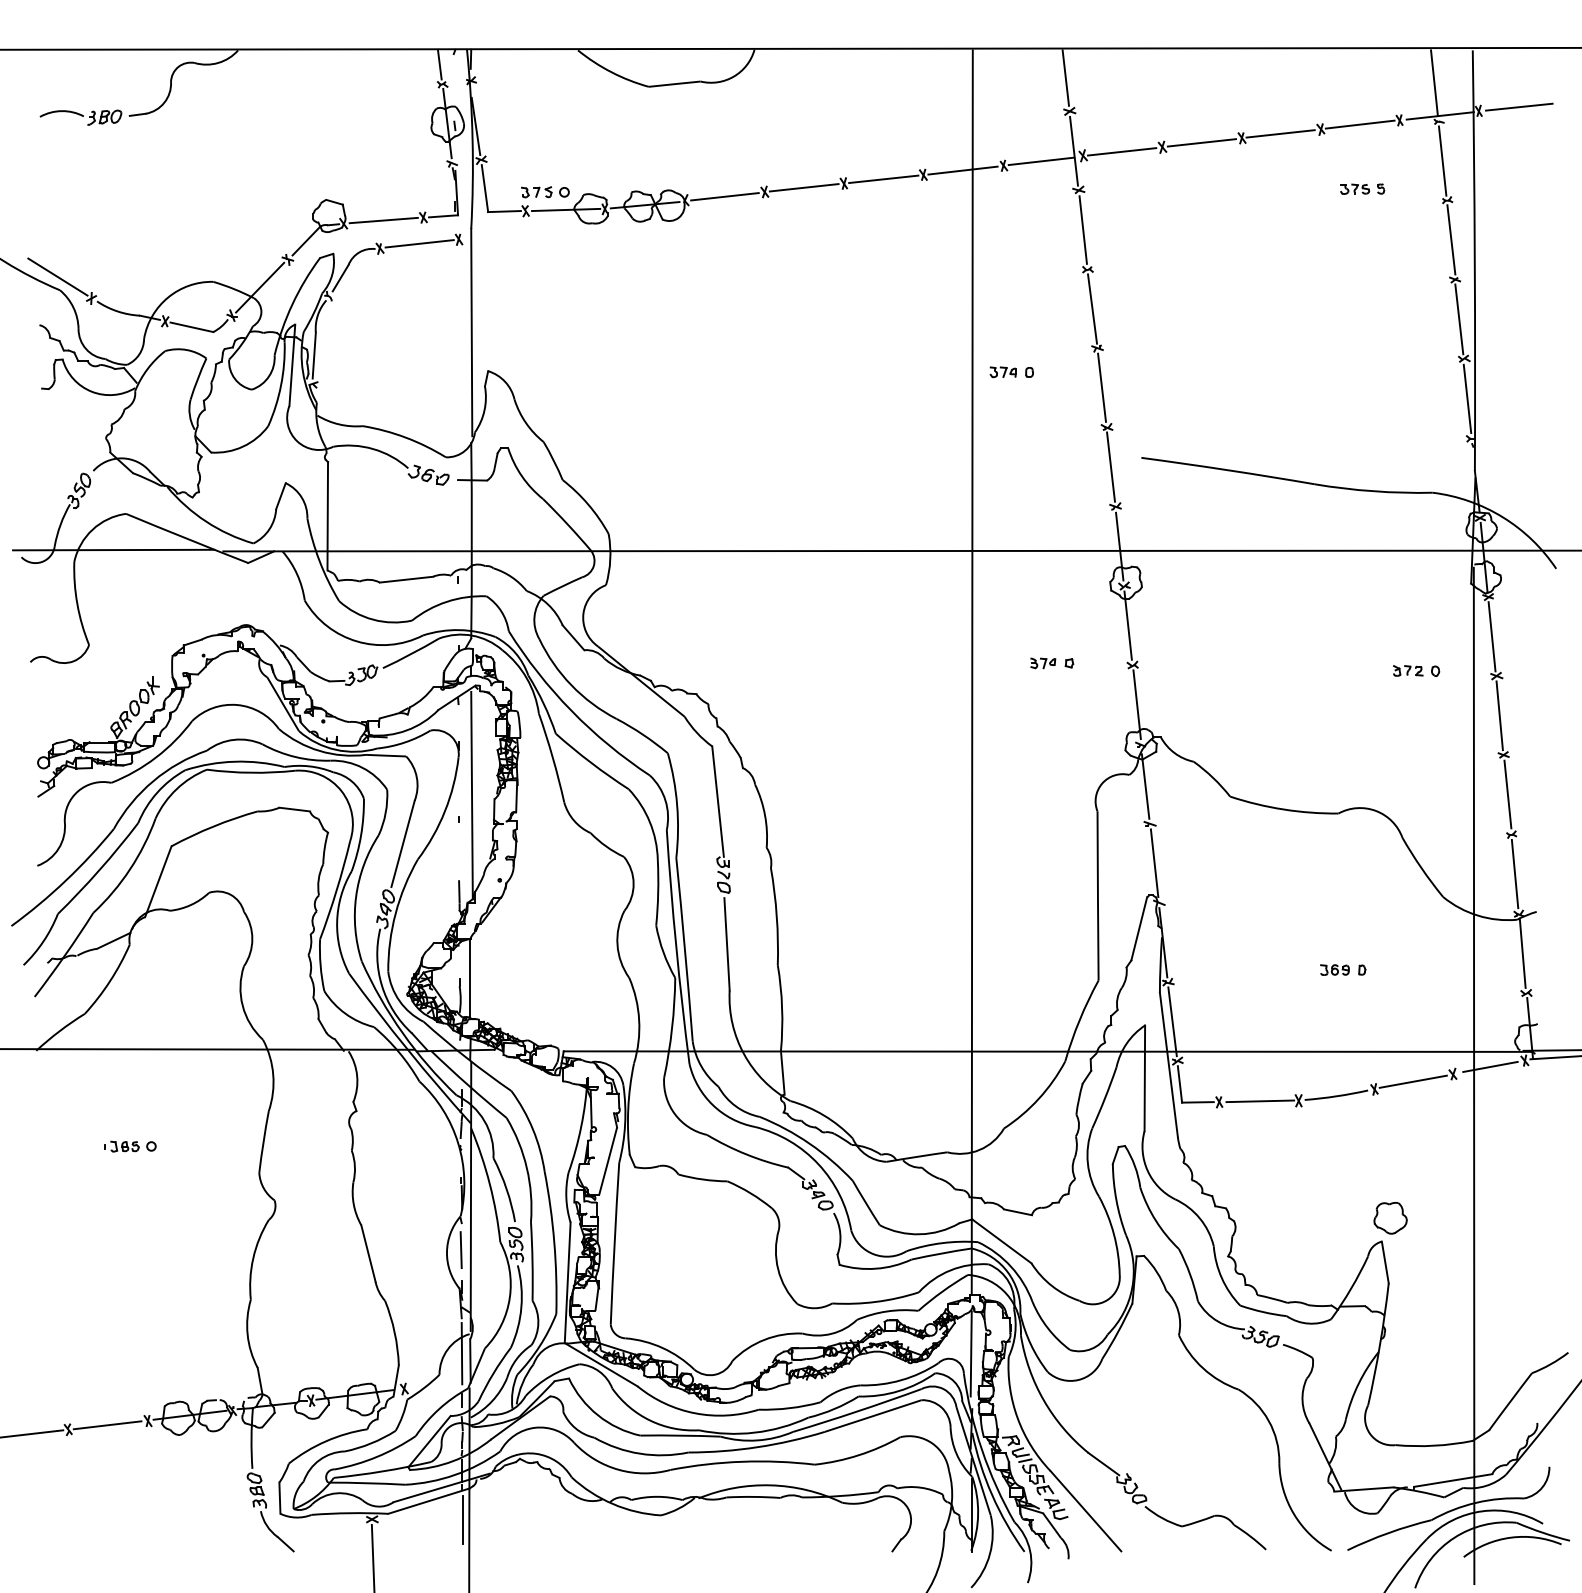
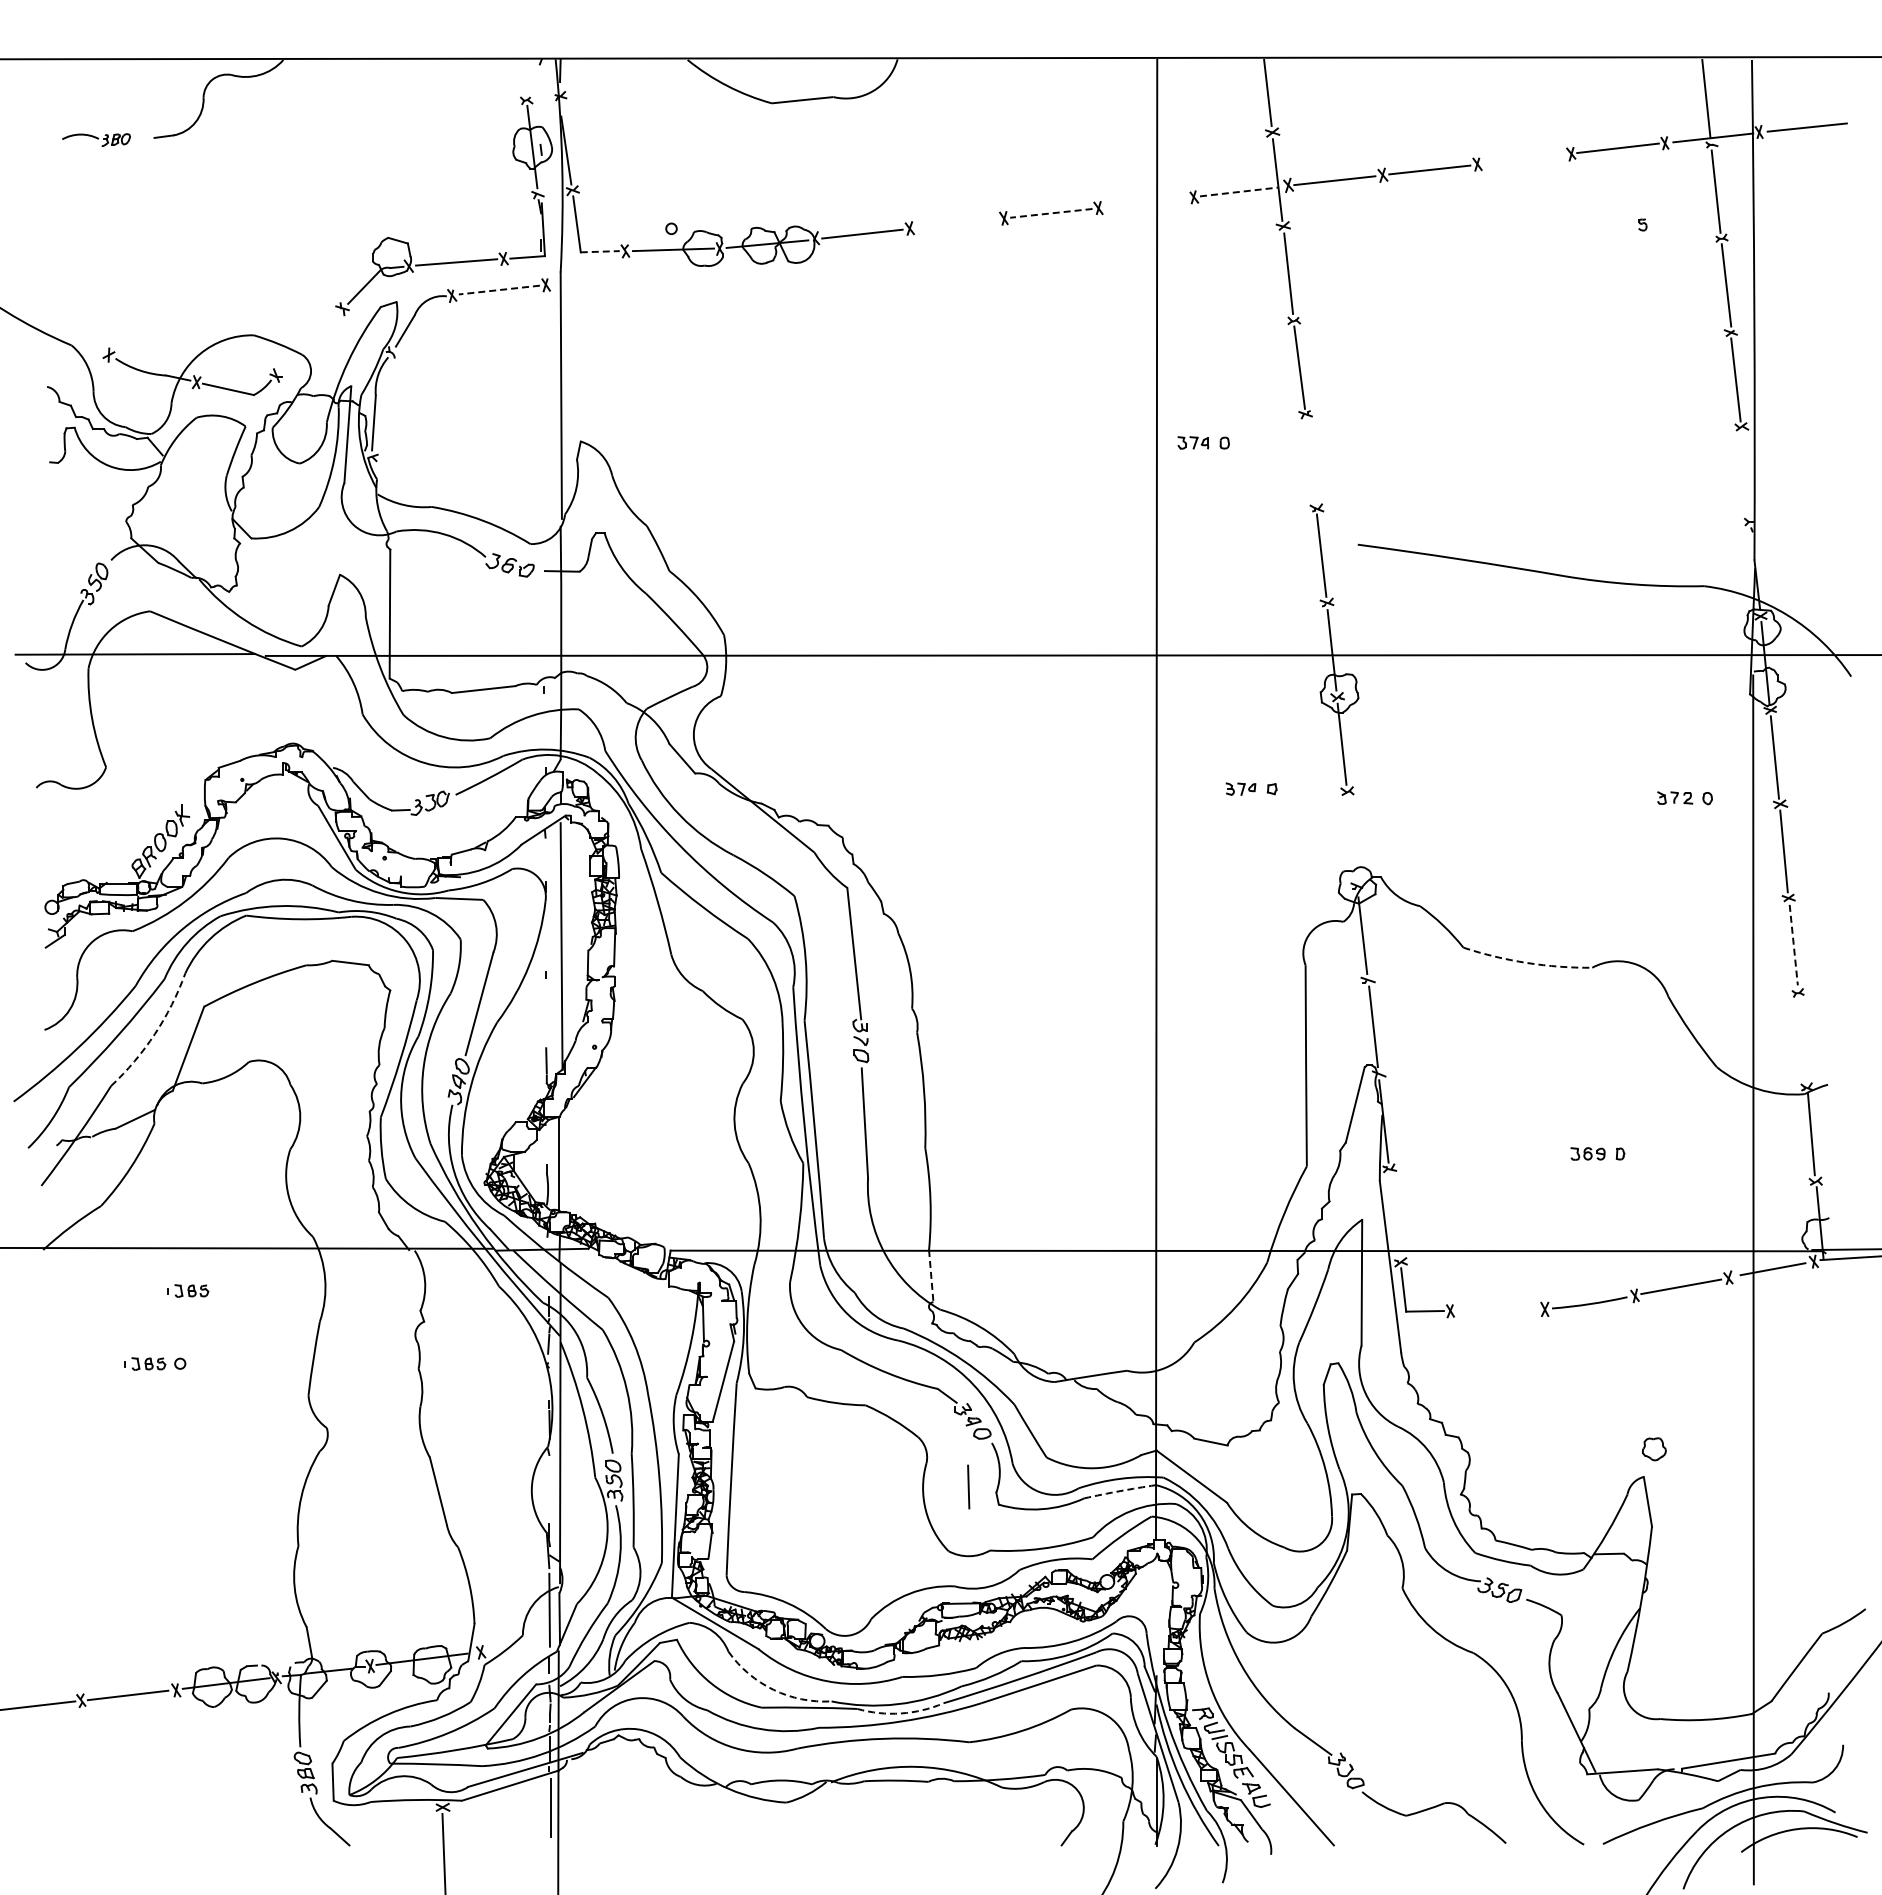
line: (440, 64) -> (523, 76), removed
part: (81, 117) -> (96, 139), size x0.7
line: (1279, 133) -> (1522, 158), removed
line: (1041, 160) -> (1239, 191), solid -> dashed
line: (962, 170) -> (1145, 202), removed
line: (883, 179) -> (1050, 213), solid -> dashed
line: (804, 187) -> (956, 223), removed
part: (1354, 188) -> (1611, 224), removed
part: (536, 192) -> (638, 228), removed
line: (504, 211) -> (600, 251), solid -> dashed
line: (419, 244) -> (499, 290), solid -> dashed
line: (57, 276) -> (68, 329), removed
line: (260, 287) -> (309, 341), removed
line: (1101, 387) -> (1310, 460), removed
line: (1467, 398) -> (1745, 474), removed
line: (1136, 704) -> (1352, 838), removed
line: (1507, 794) -> (1793, 945), solid -> dashed
arc: (1284, 809) -> (1527, 962), solid -> dashed
arc: (129, 869) -> (154, 1034), solid -> dashed
line: (1515, 873) -> (1802, 1039), removed
line: (1172, 1021) -> (1394, 1215), removed
line: (783, 1073) -> (931, 1276), solid -> dashed
part: (158, 1084) -> (188, 1290), added
line: (1260, 1101) -> (1499, 1310), removed
part: (1390, 1218) -> (1654, 1449), size x0.6
line: (461, 1249) -> (968, 1486), moved
arc: (941, 1253) -> (1120, 1491), solid -> dashed
line: (971, 1353) -> (1155, 1610), removed
arc: (650, 1420) -> (773, 1689), solid -> dashed
arc: (756, 1440) -> (900, 1713), solid -> dashed

